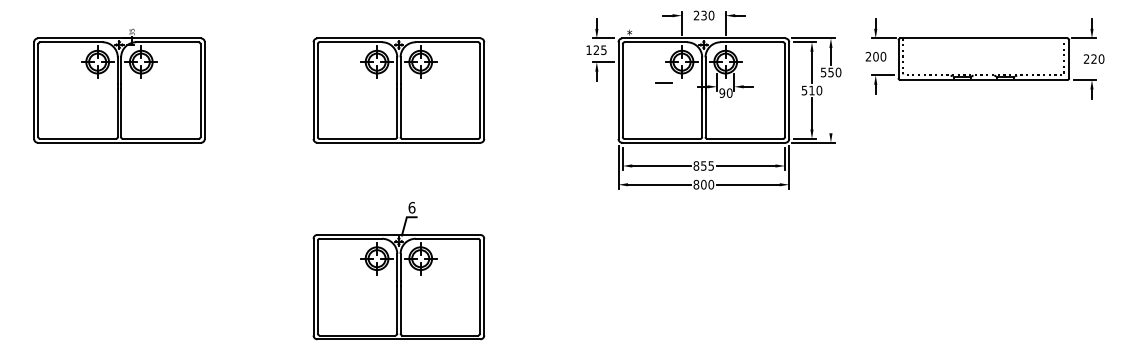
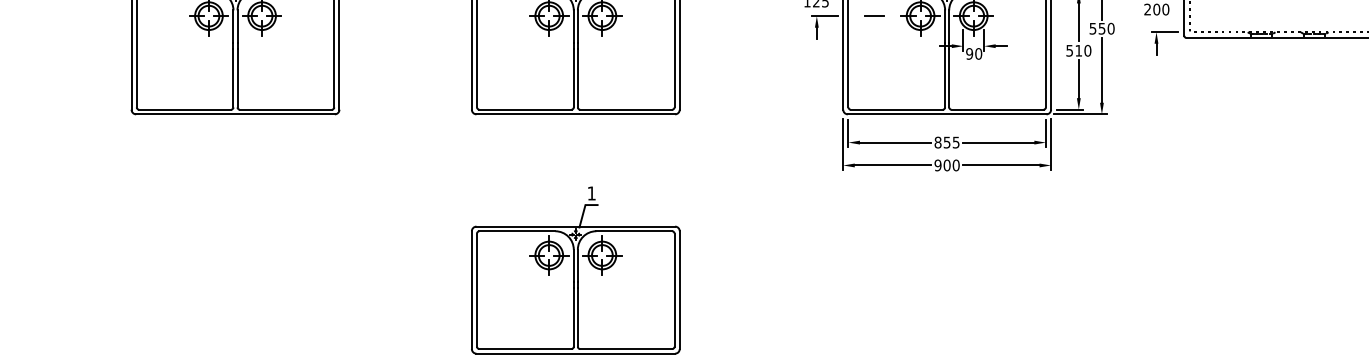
line: (663, 82) -> (873, 15), moved
line: (830, 106) -> (1101, 70), added
text: (696, 184) -> (938, 165), 800 -> 900
text: (411, 207) -> (591, 193), 6 -> 1

